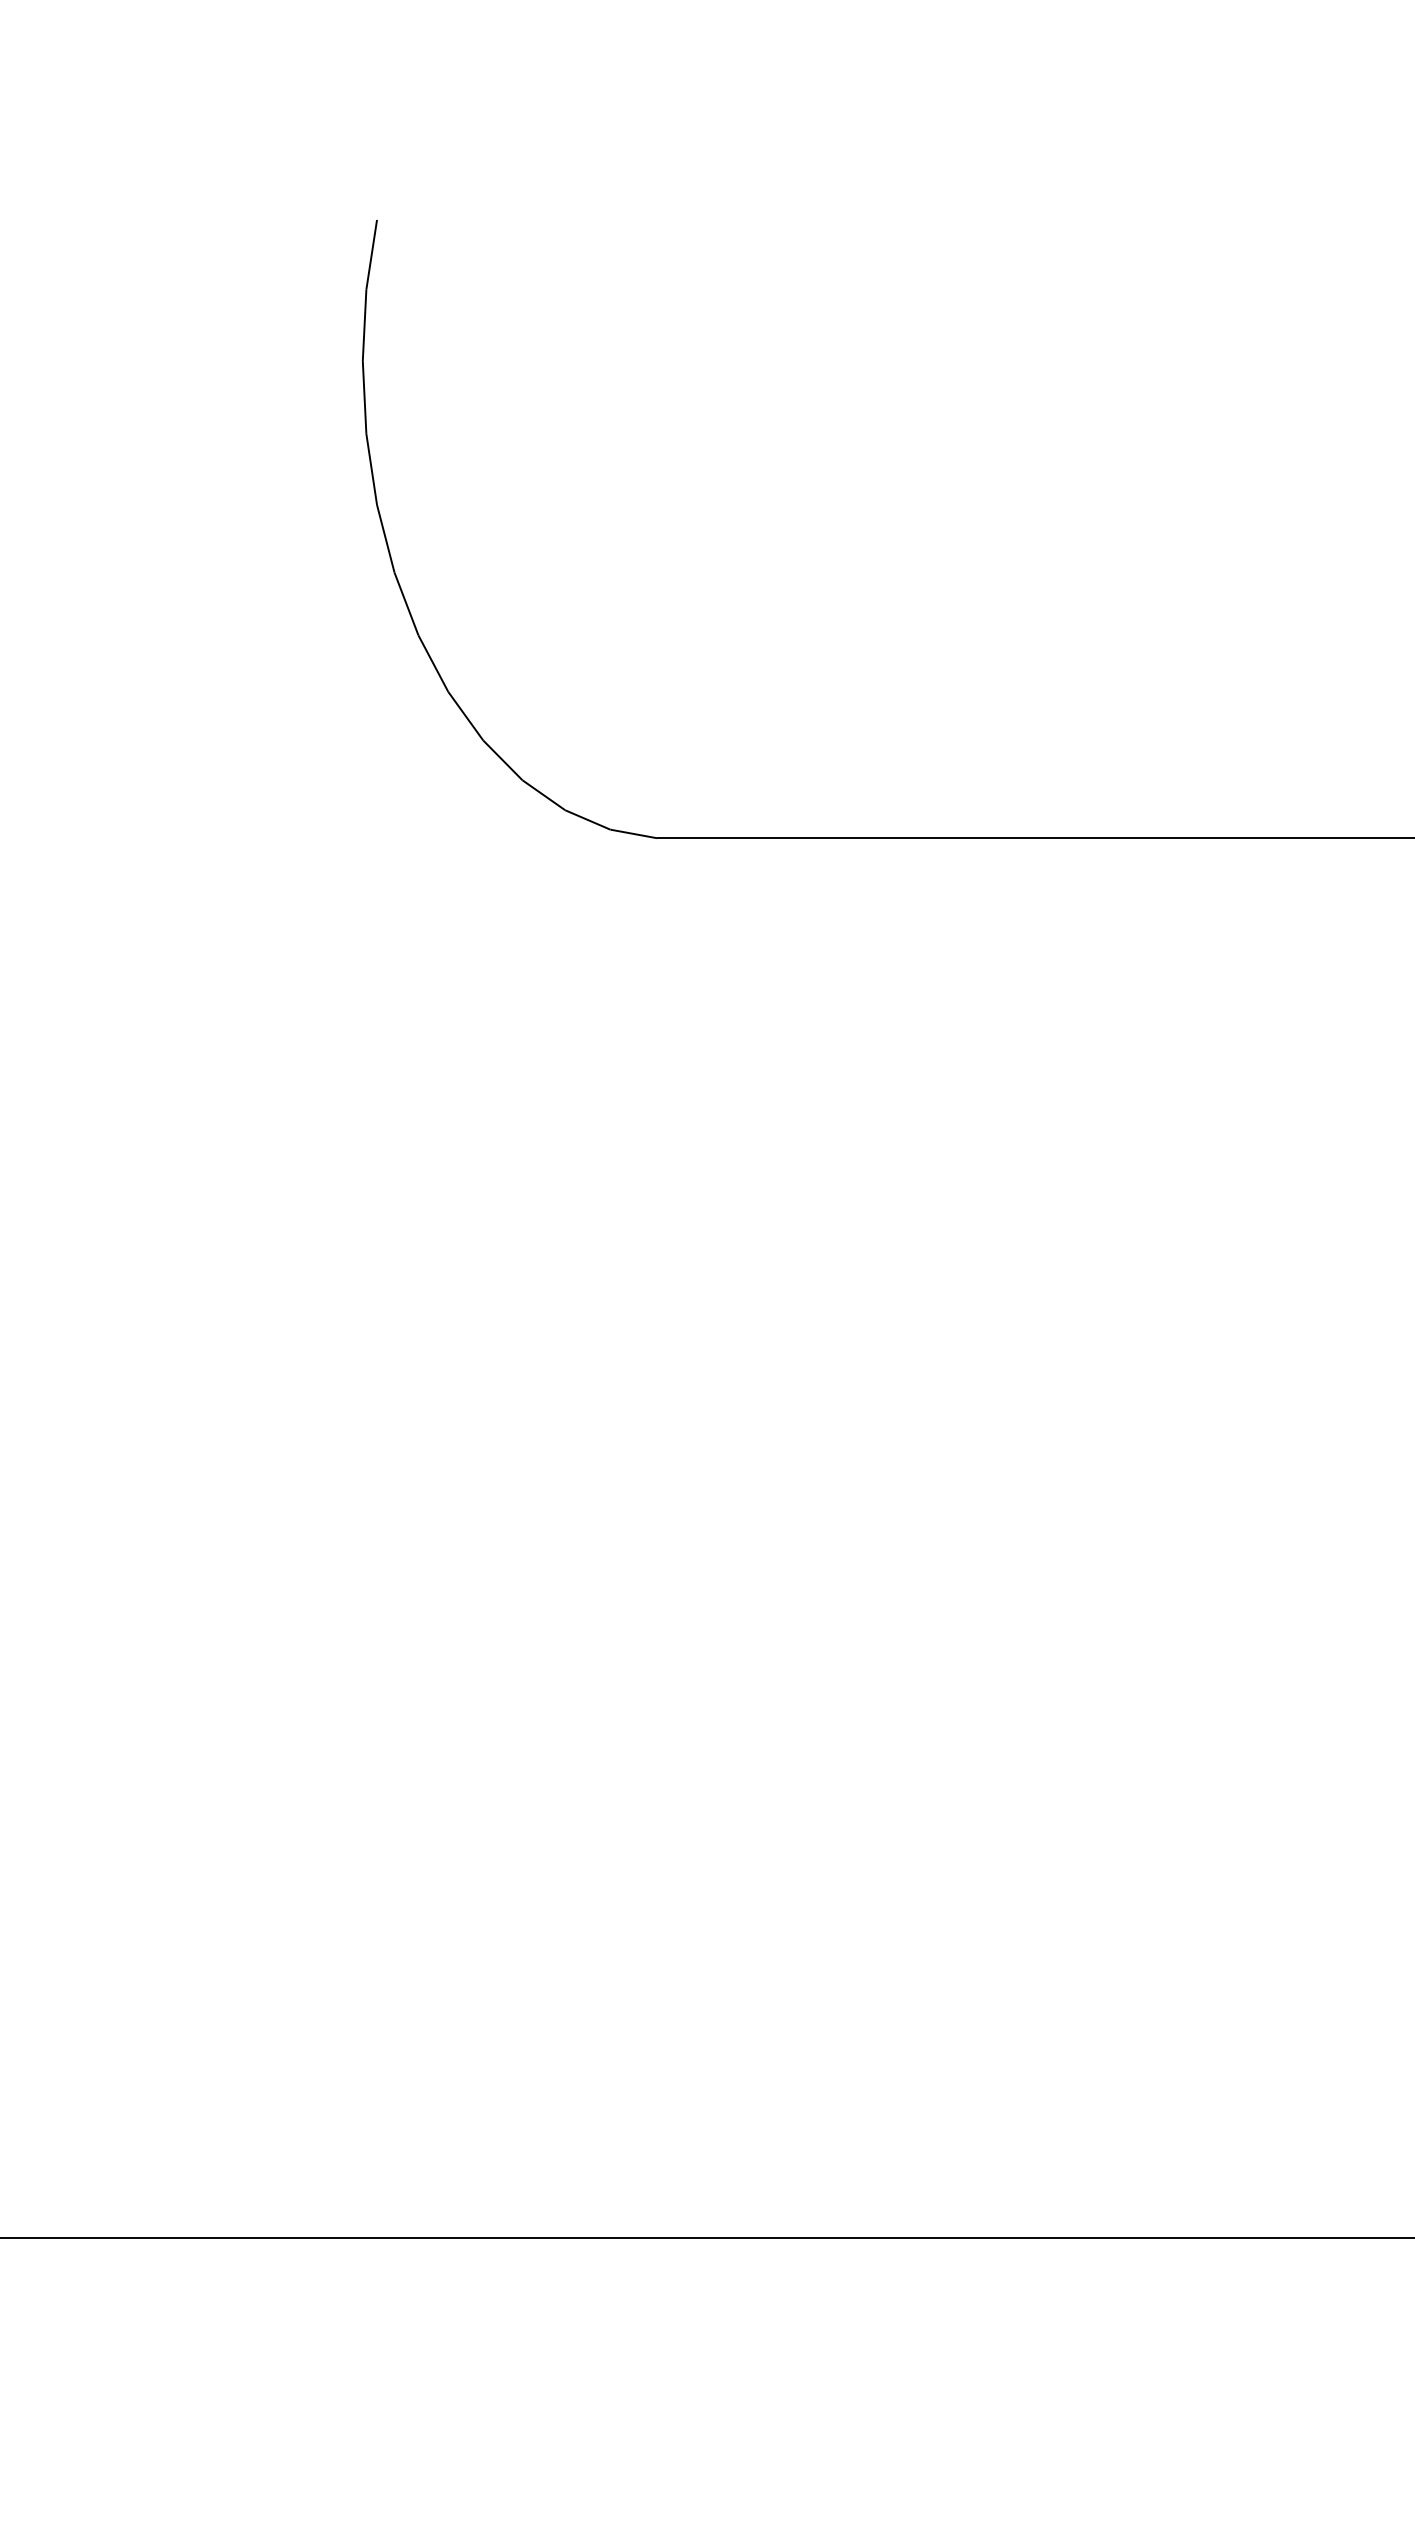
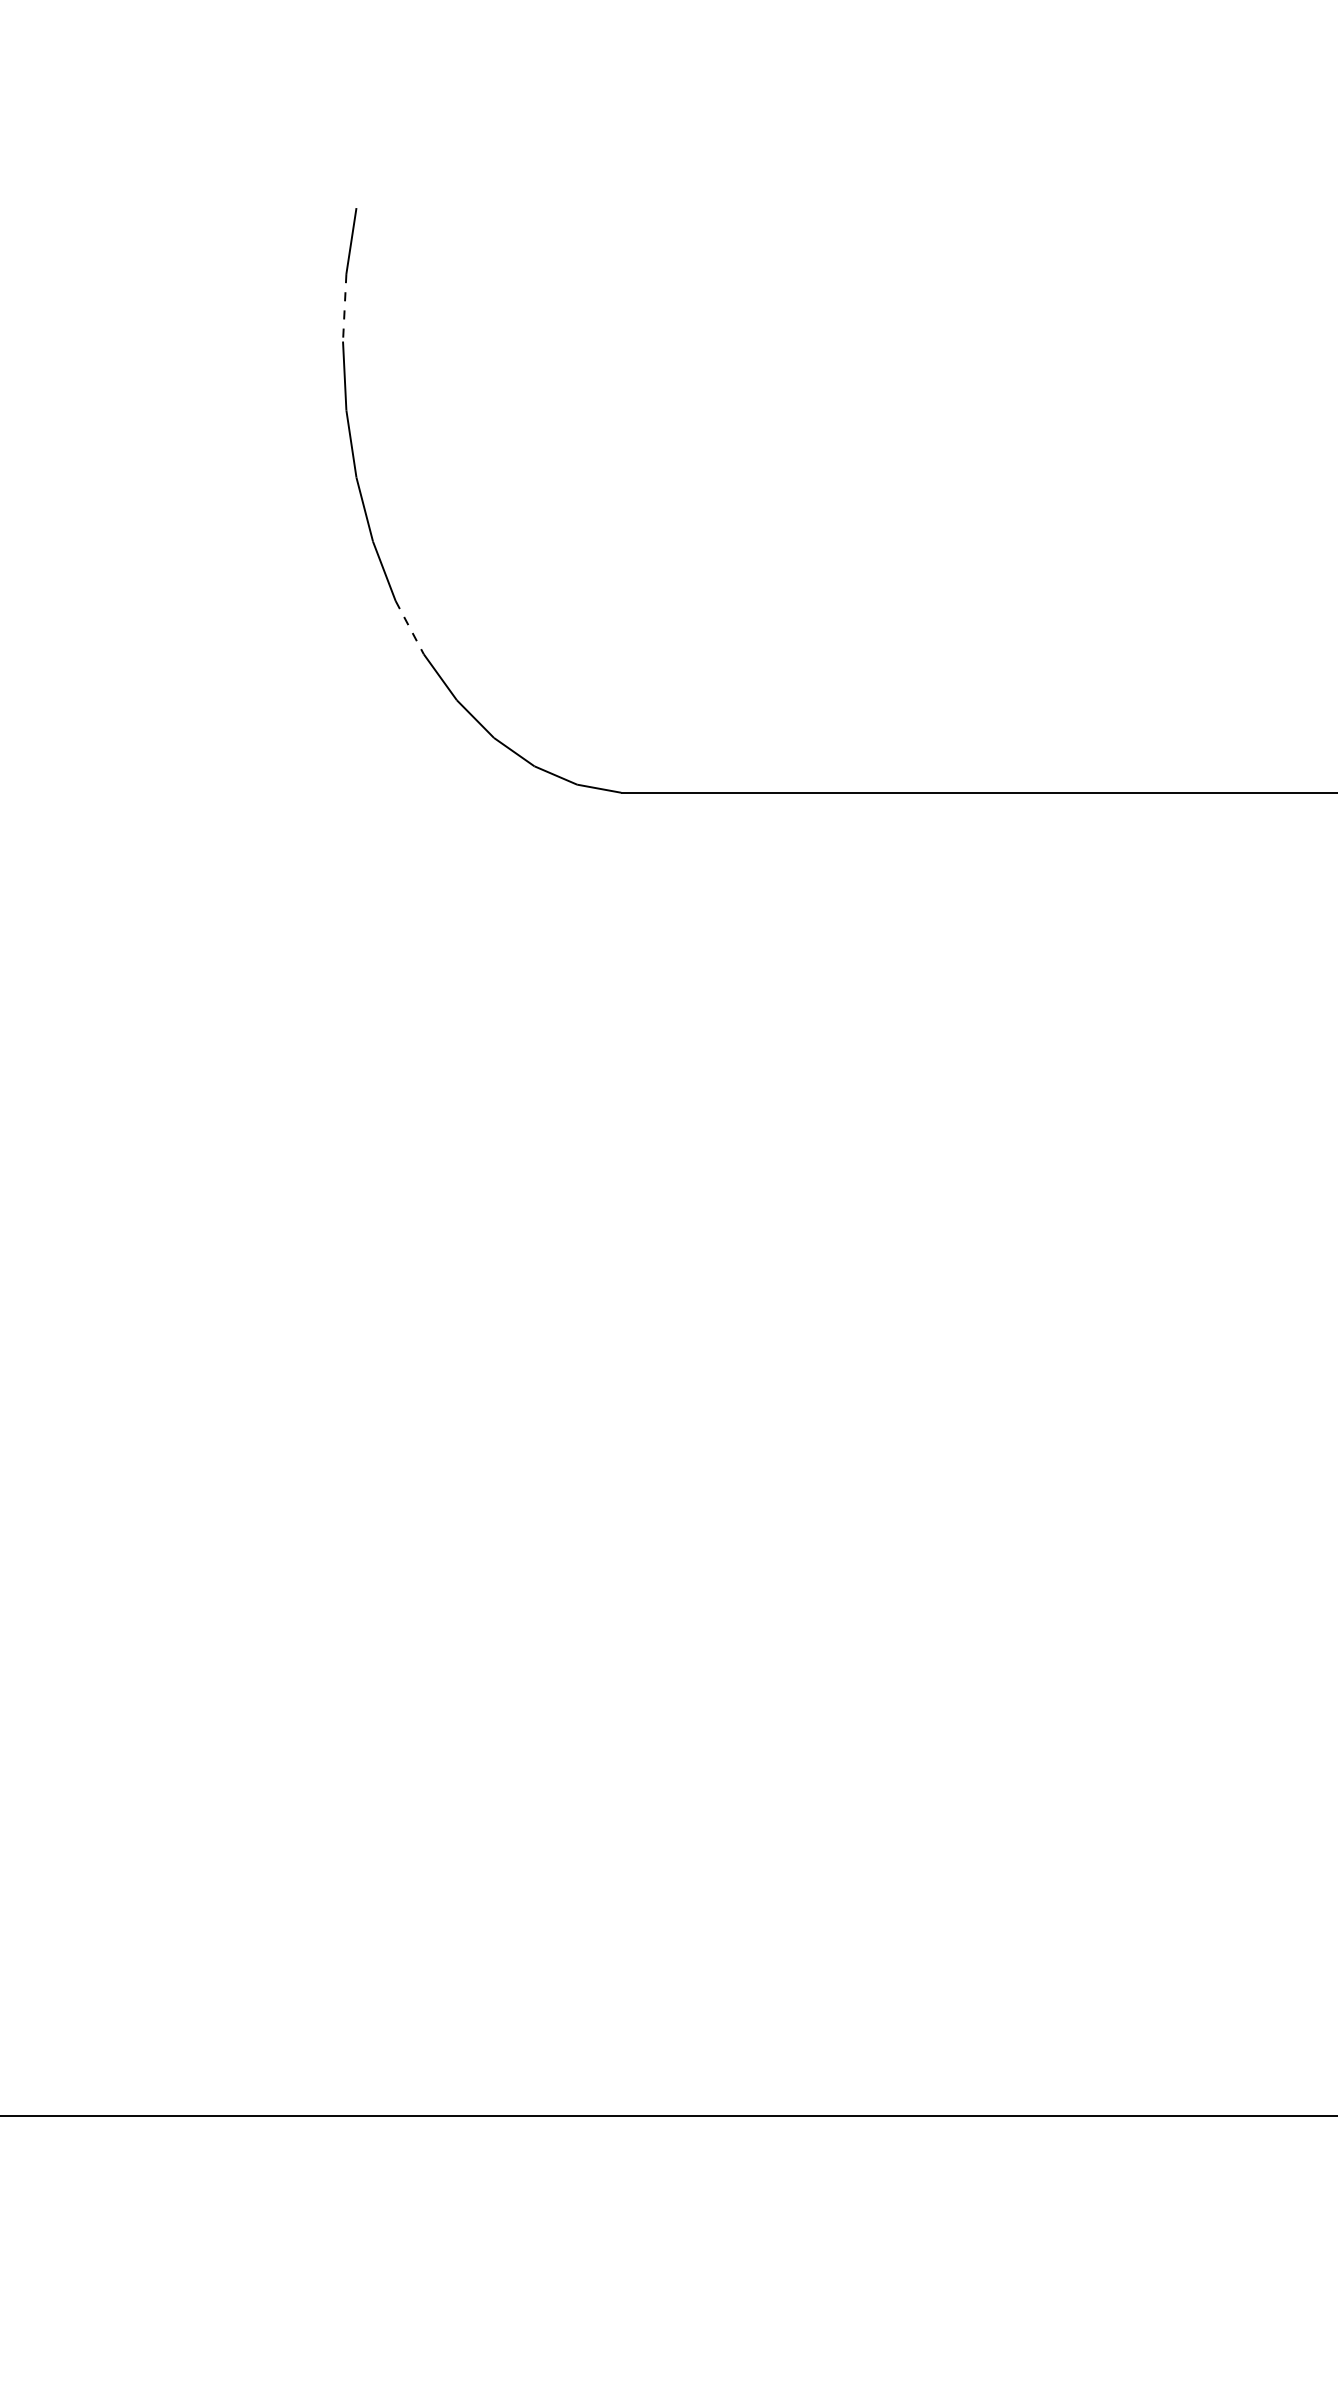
line: (364, 325) -> (344, 307), solid -> dashed
line: (433, 663) -> (409, 627), solid -> dashed

